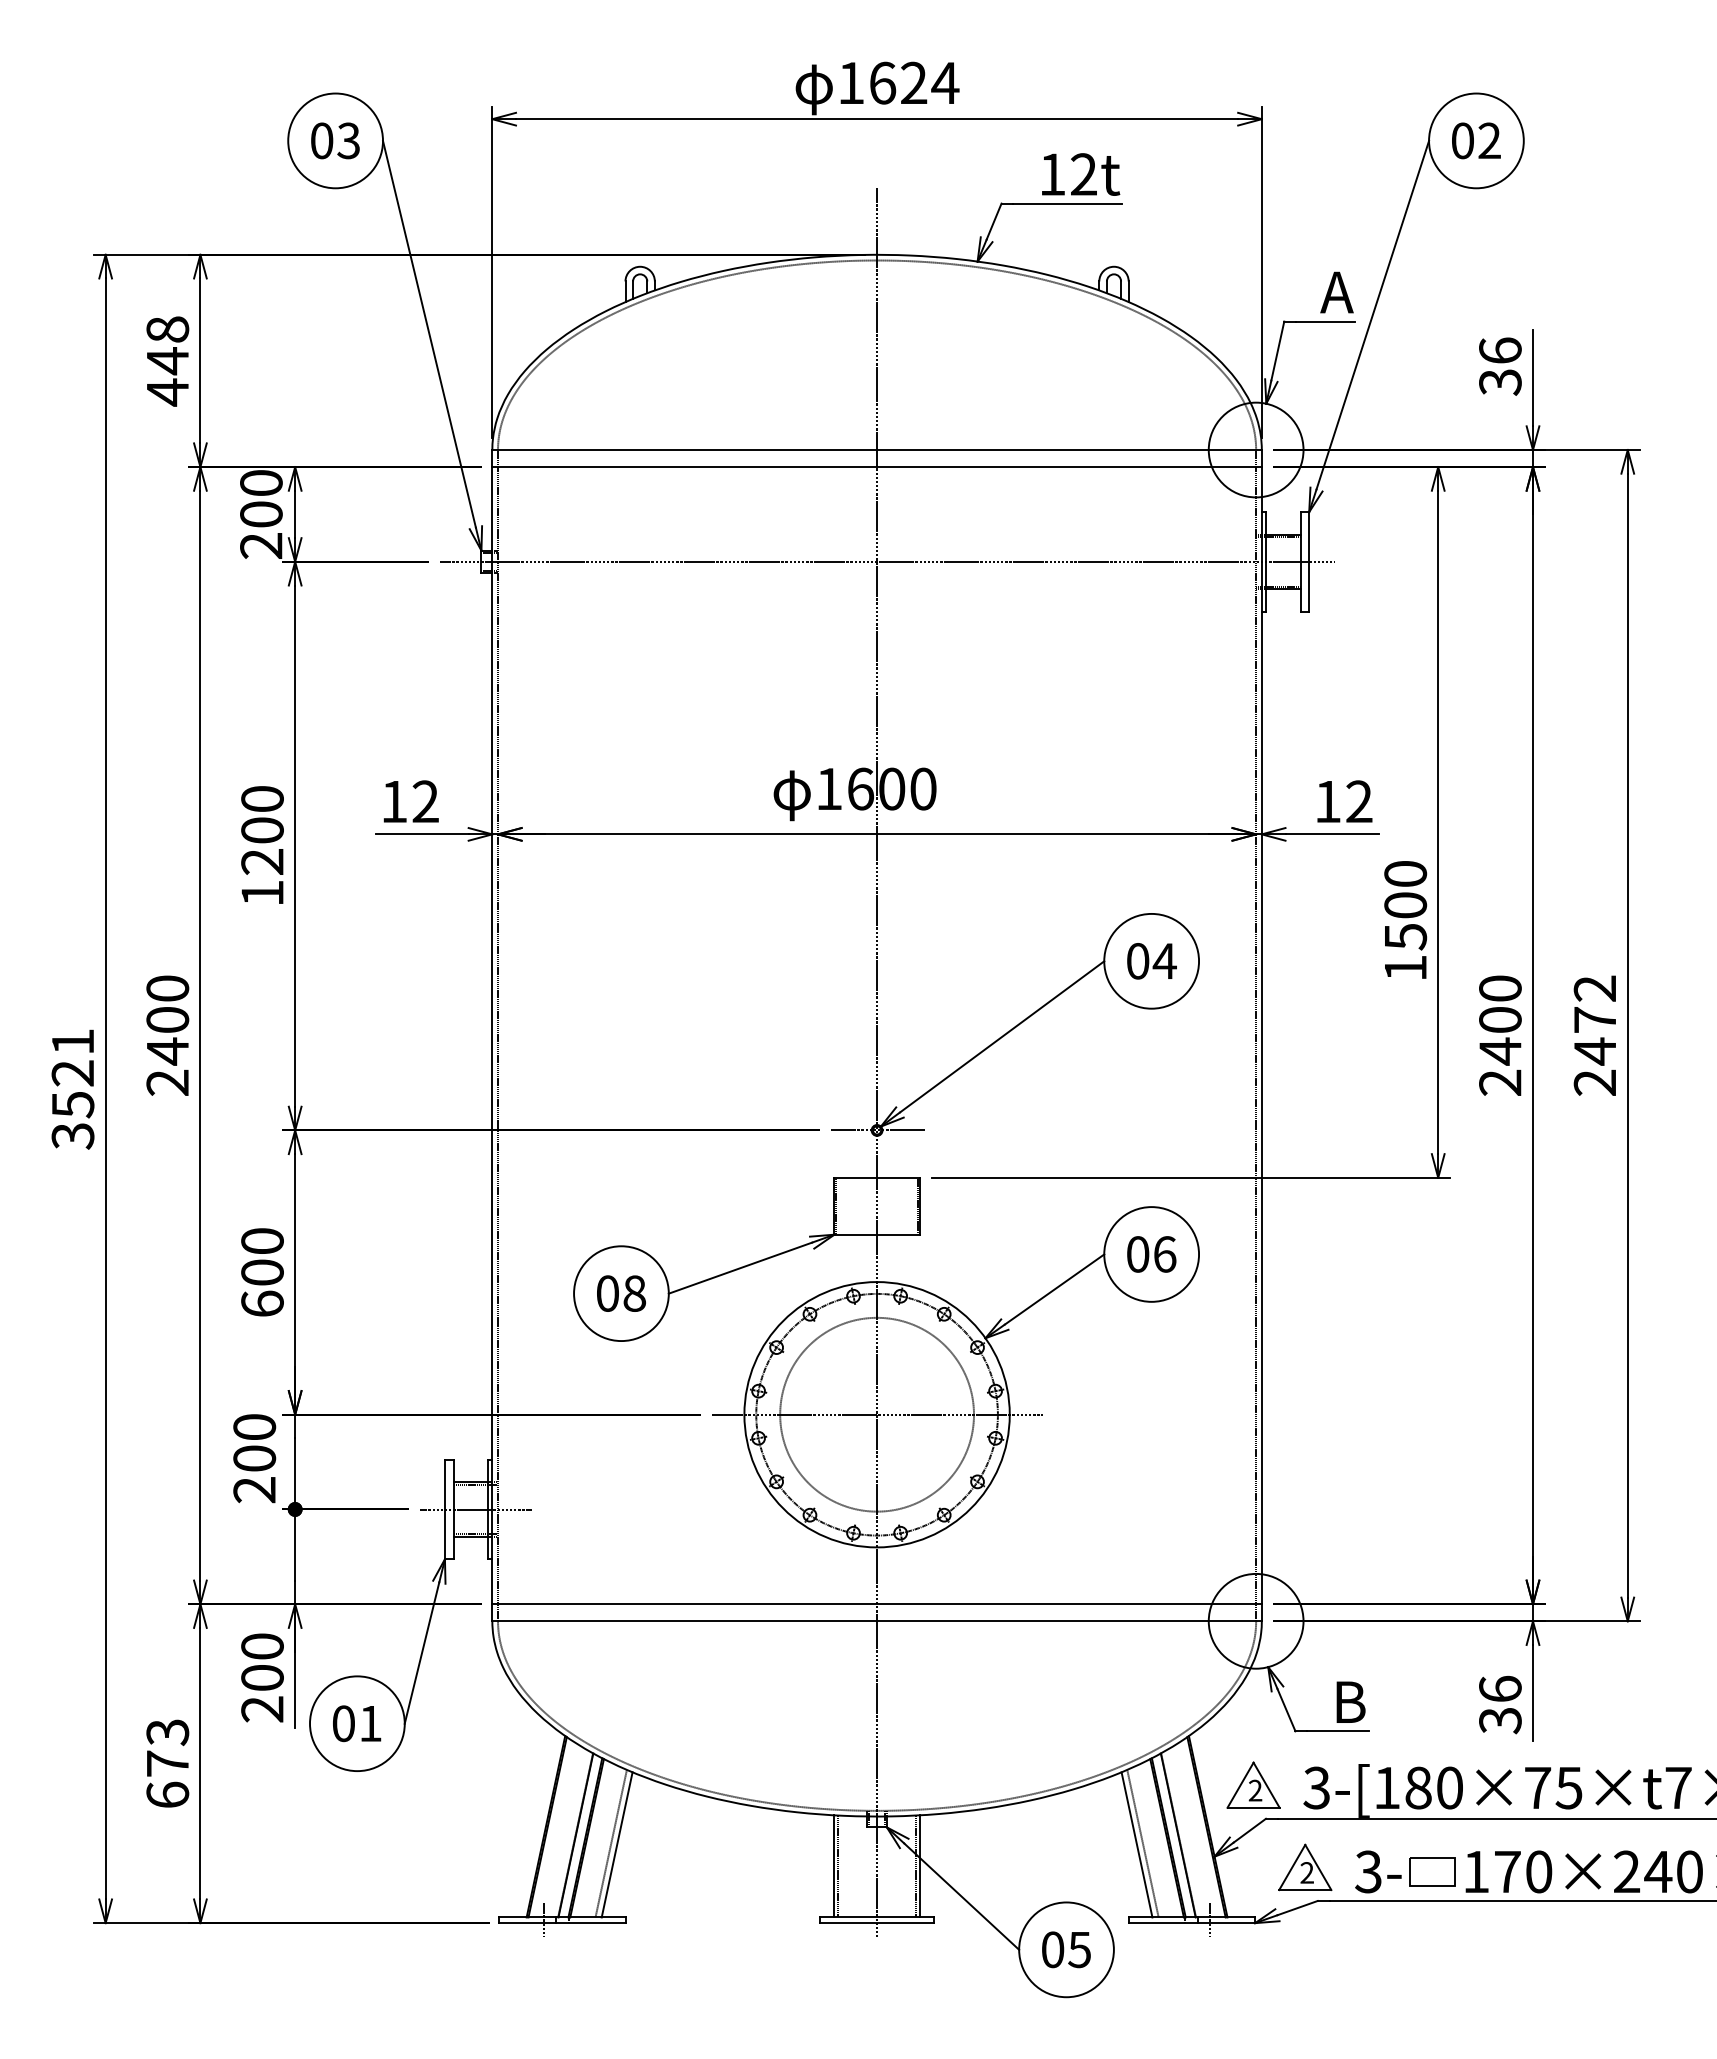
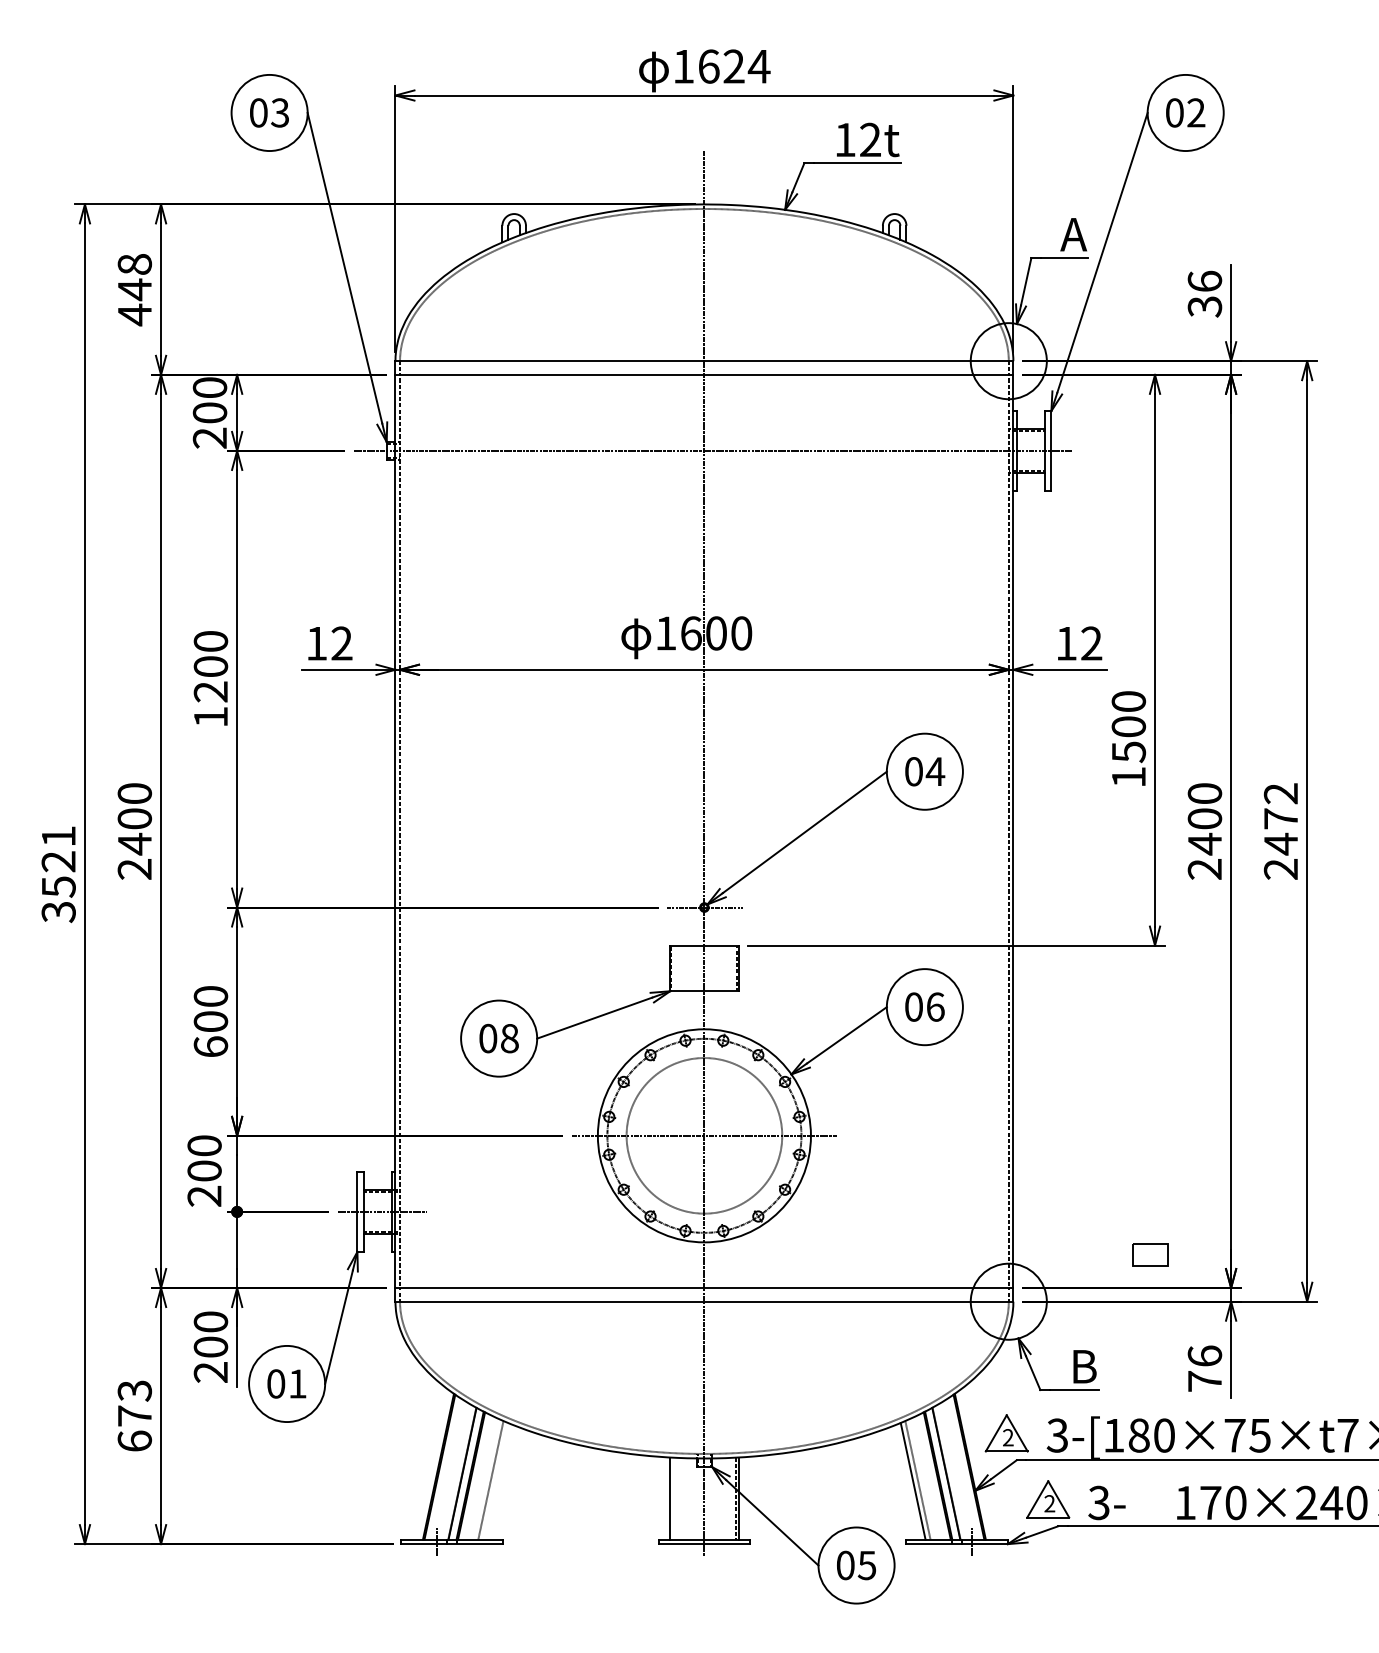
text: (1500, 1720) -> (1205, 1381), 36 -> 76
line: (616, 1844) -> (495, 1480), removed
line: (838, 1866) -> (673, 1498), removed
part: (1432, 1871) -> (1150, 1254), moved

